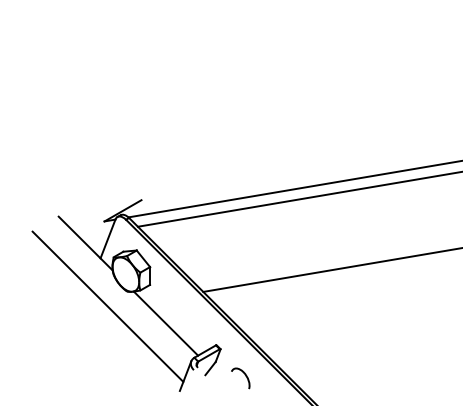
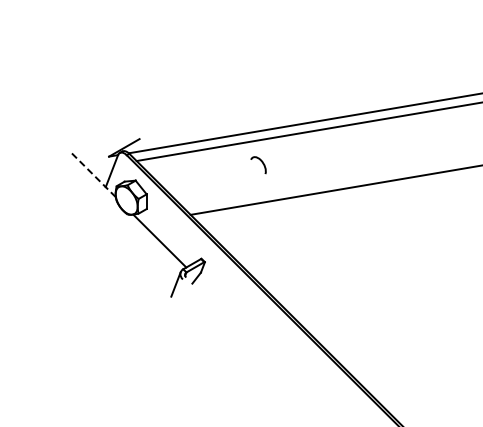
line: (85, 243) -> (93, 174), solid -> dashed
line: (107, 307) -> (111, 227), removed
curve: (245, 377) -> (262, 164), moved

